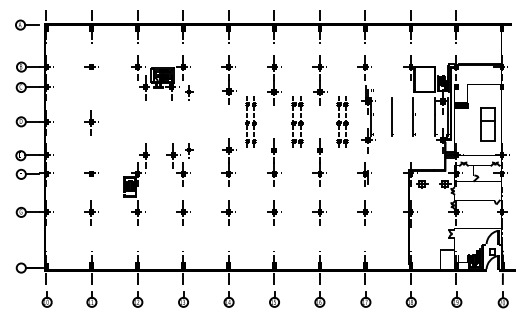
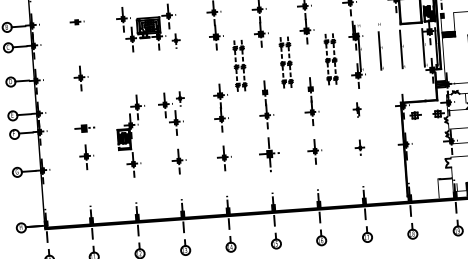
part: (91, 173) -> (84, 128), size x1.4
part: (364, 174) -> (357, 110), size x0.6
part: (91, 212) -> (86, 156), moved
part: (274, 212) -> (269, 154), size x1.4
part: (364, 212) -> (359, 147), size x0.7

